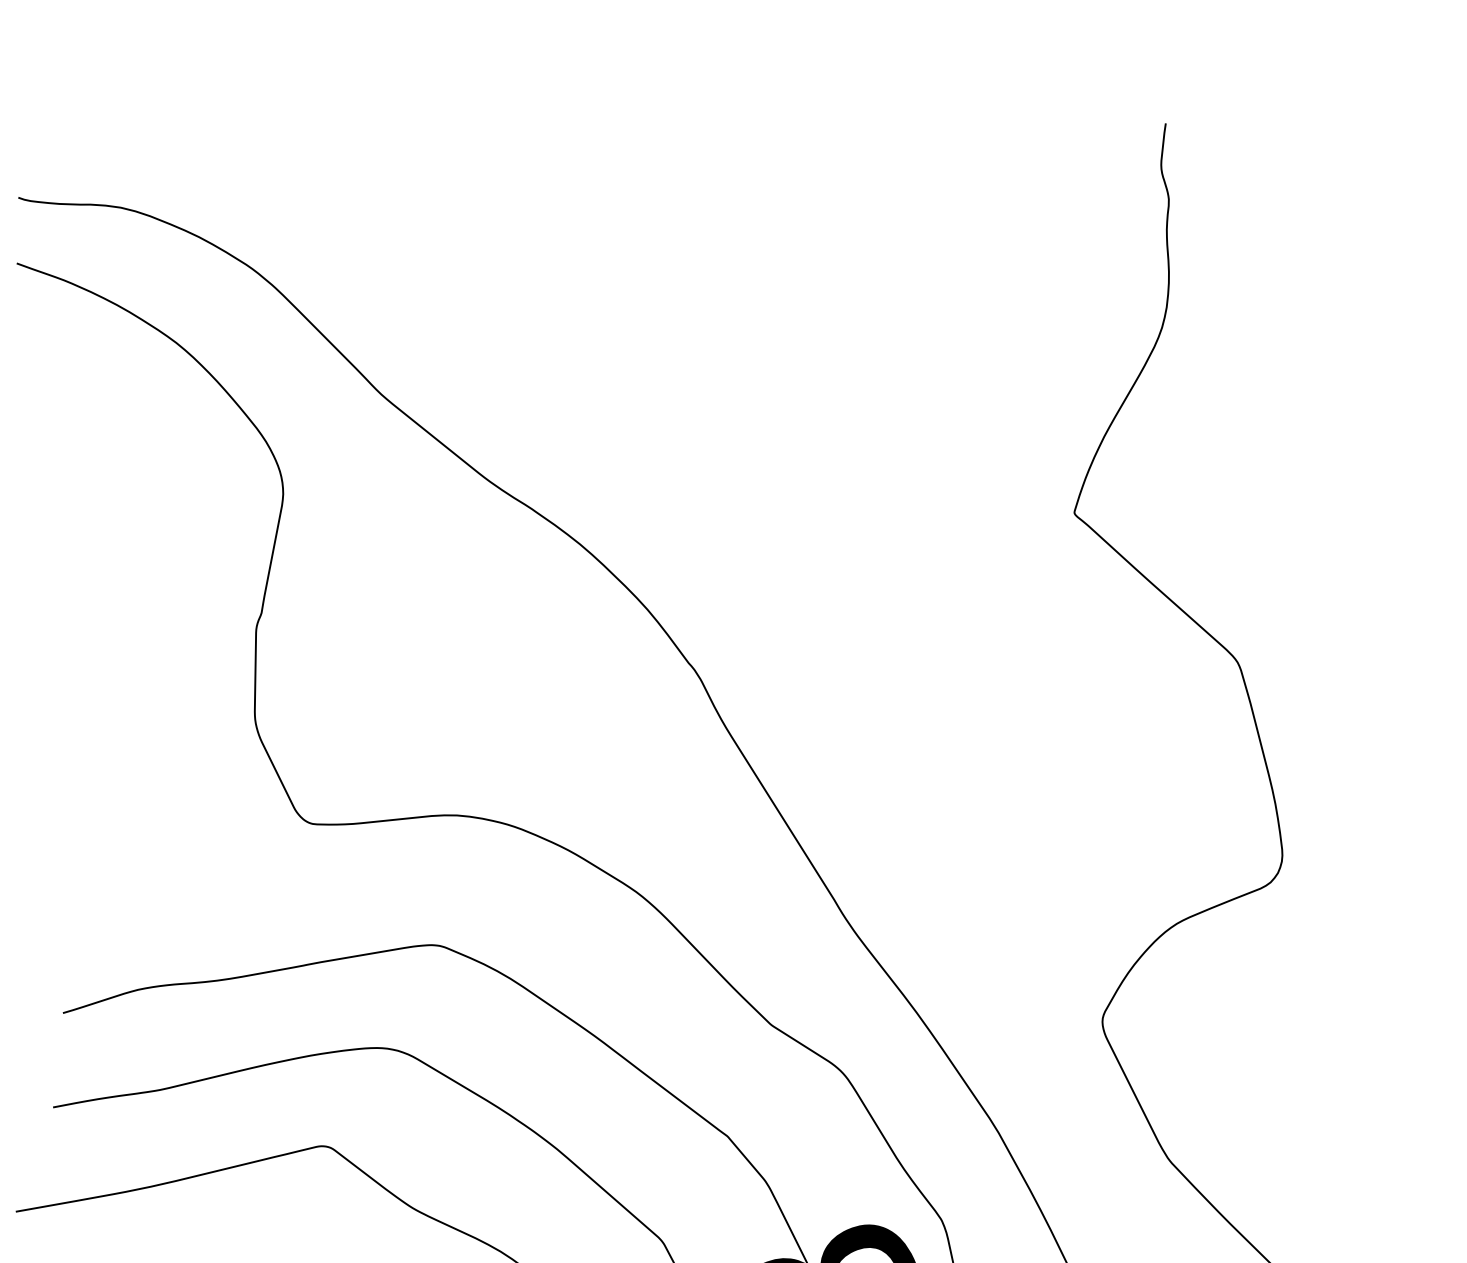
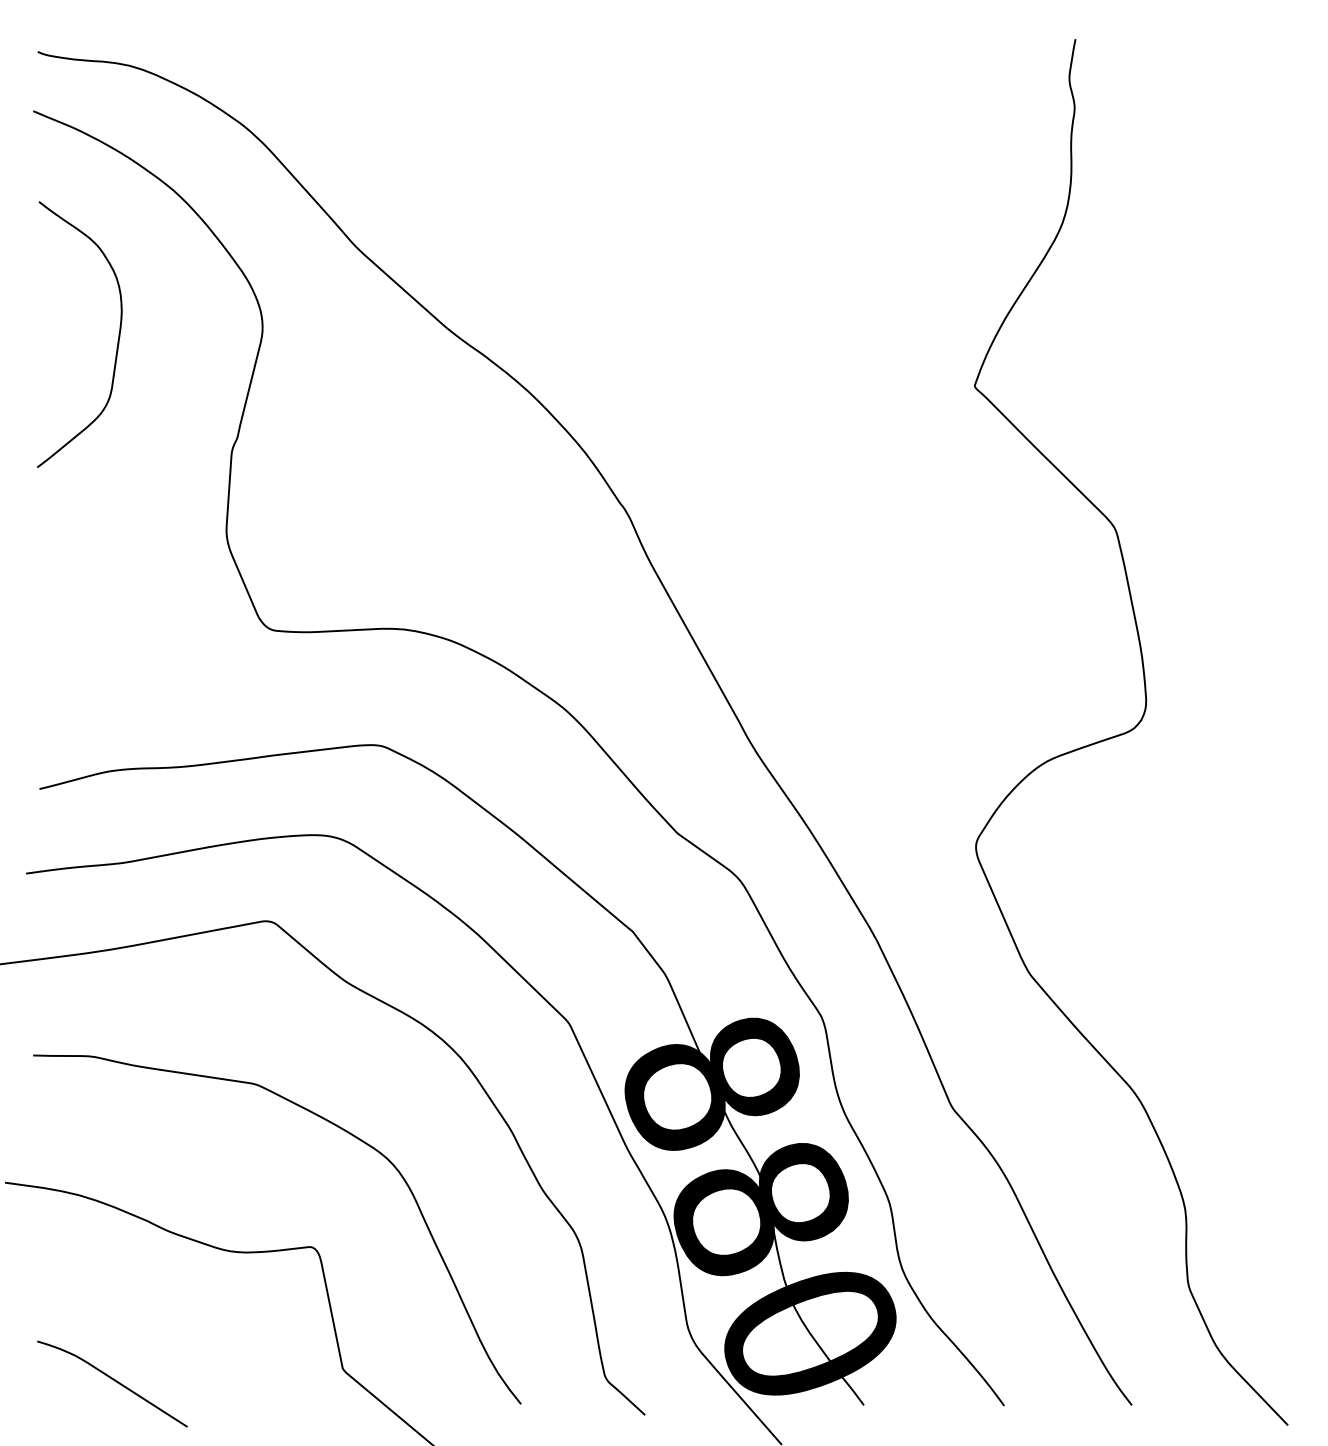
curve: (123, 512) -> (117, 340), added

